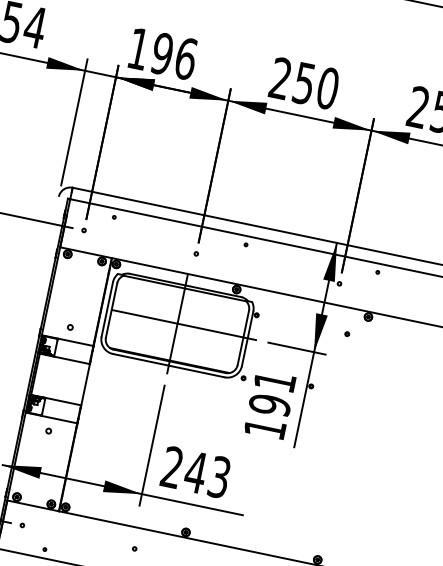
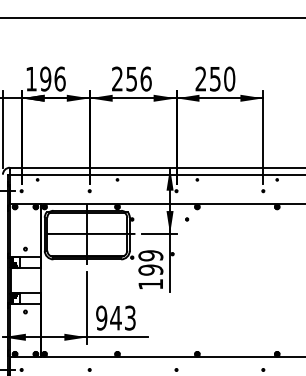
text: (327, 87) -> (145, 78), 250 -> 256
text: (274, 380) -> (150, 255), 191 -> 199
text: (172, 466) -> (101, 317), 243 -> 943

